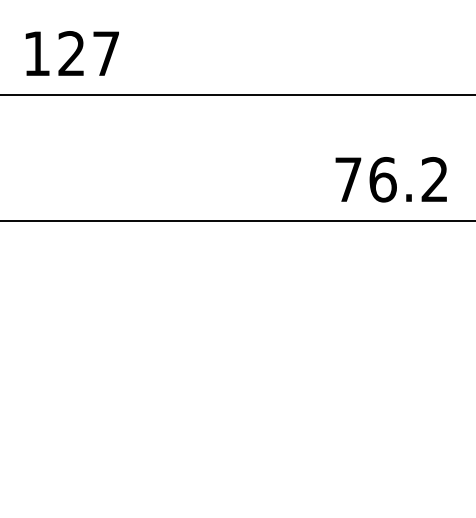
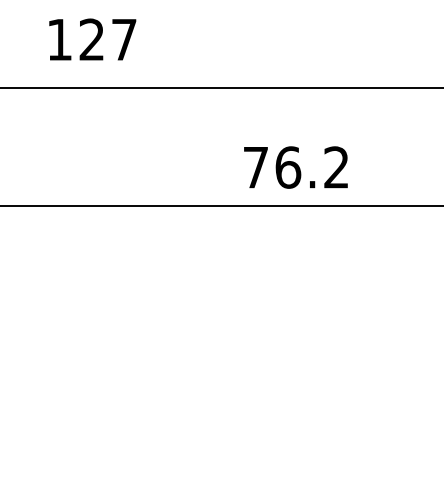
text: (71, 53) -> (91, 39), moved
text: (390, 179) -> (295, 167), moved

